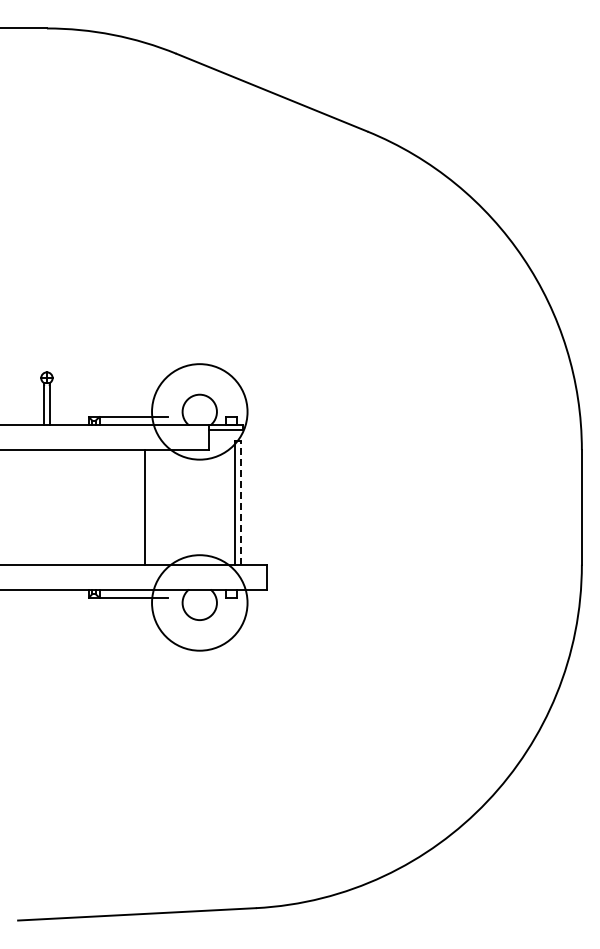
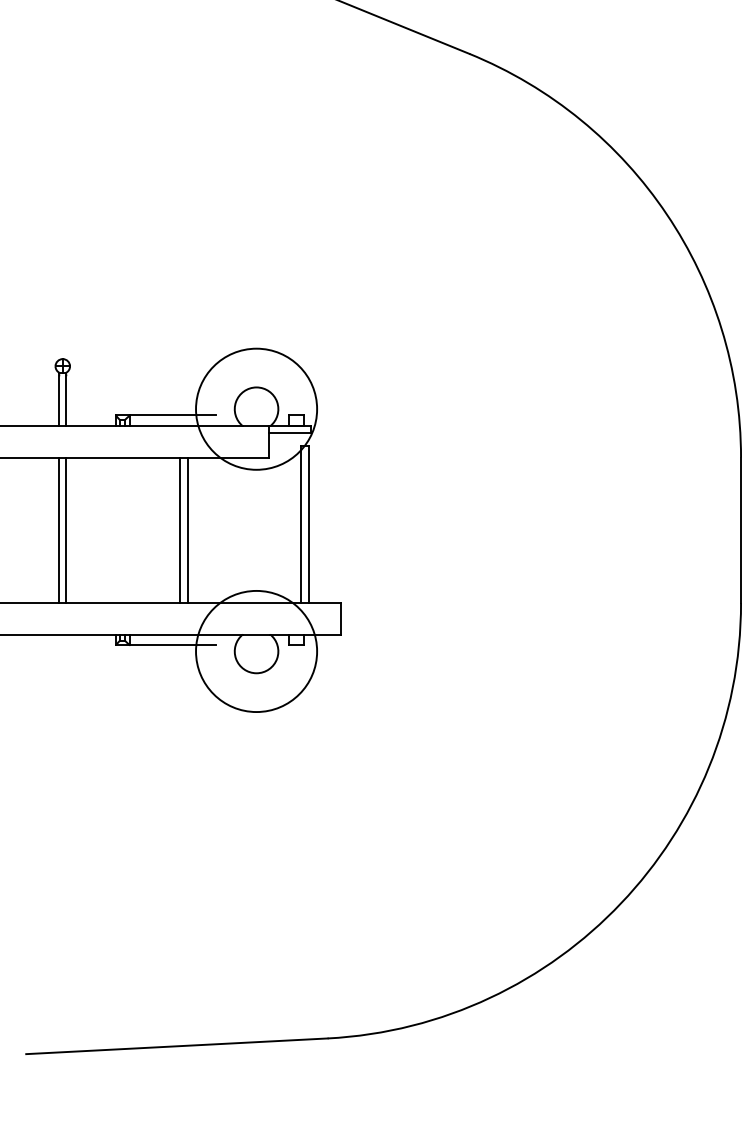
line: (240, 502) -> (308, 524), dashed -> solid
line: (44, 507) -> (59, 530), added
line: (49, 507) -> (66, 530), added
line: (139, 507) -> (180, 530), added

